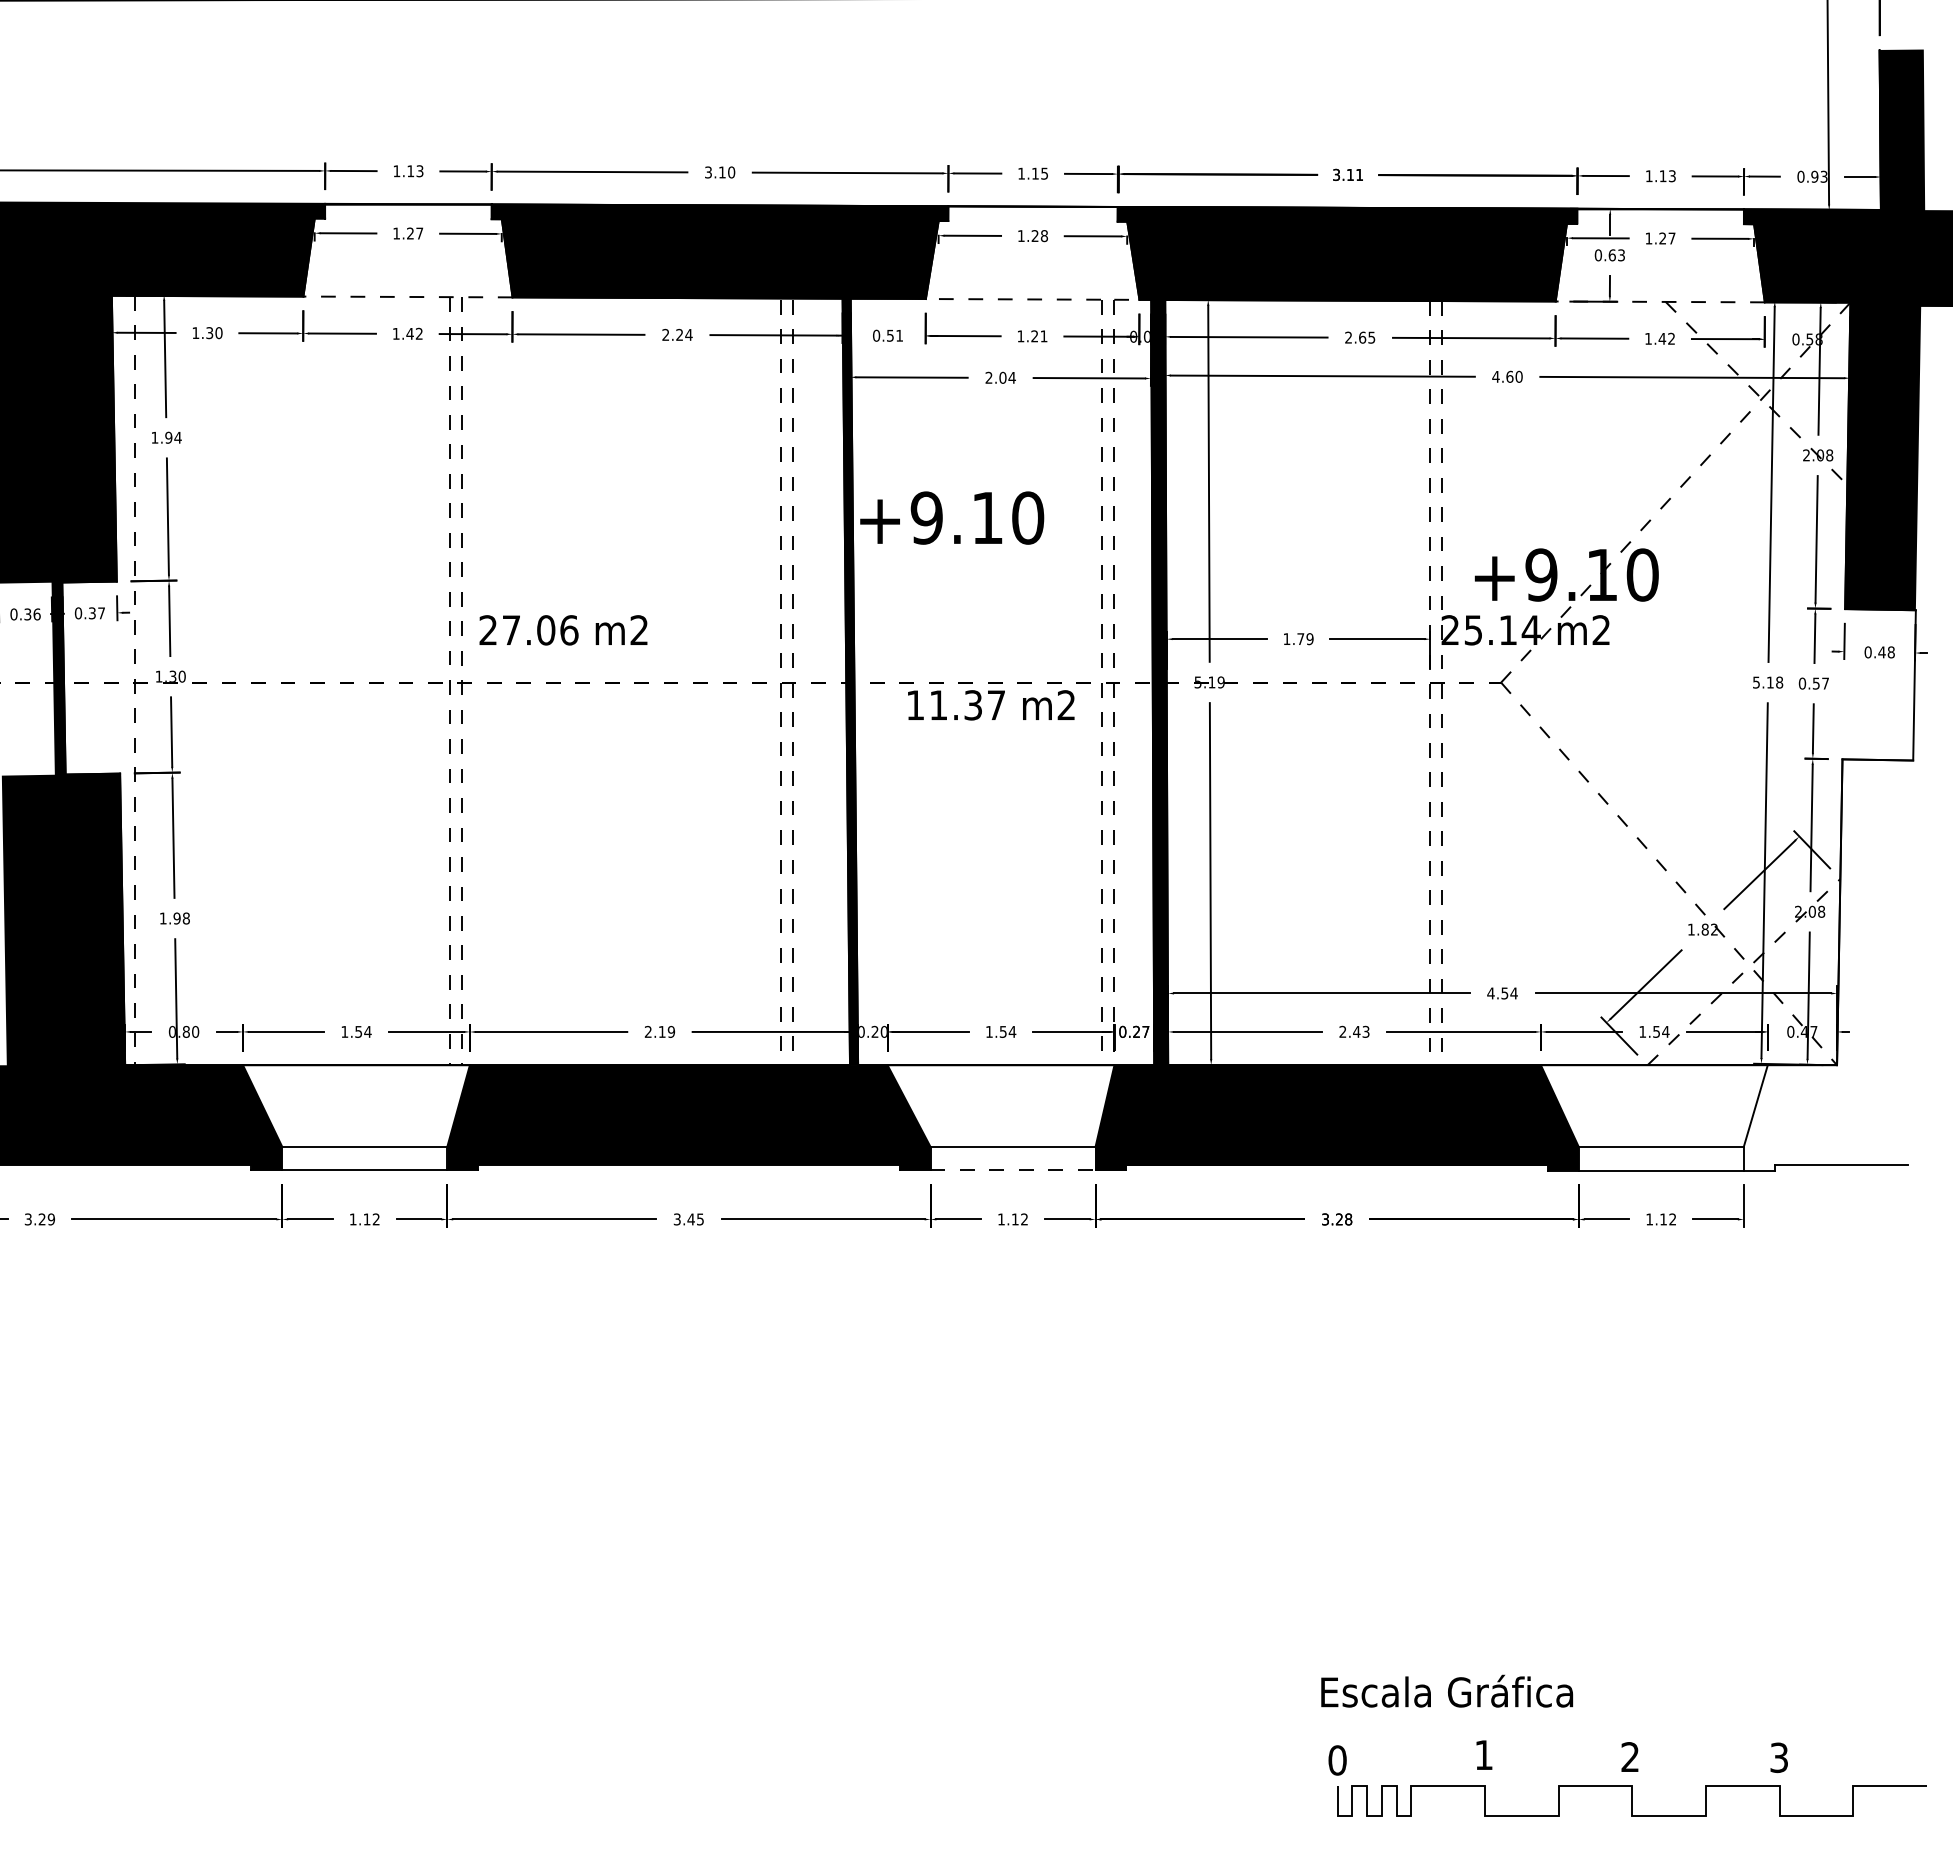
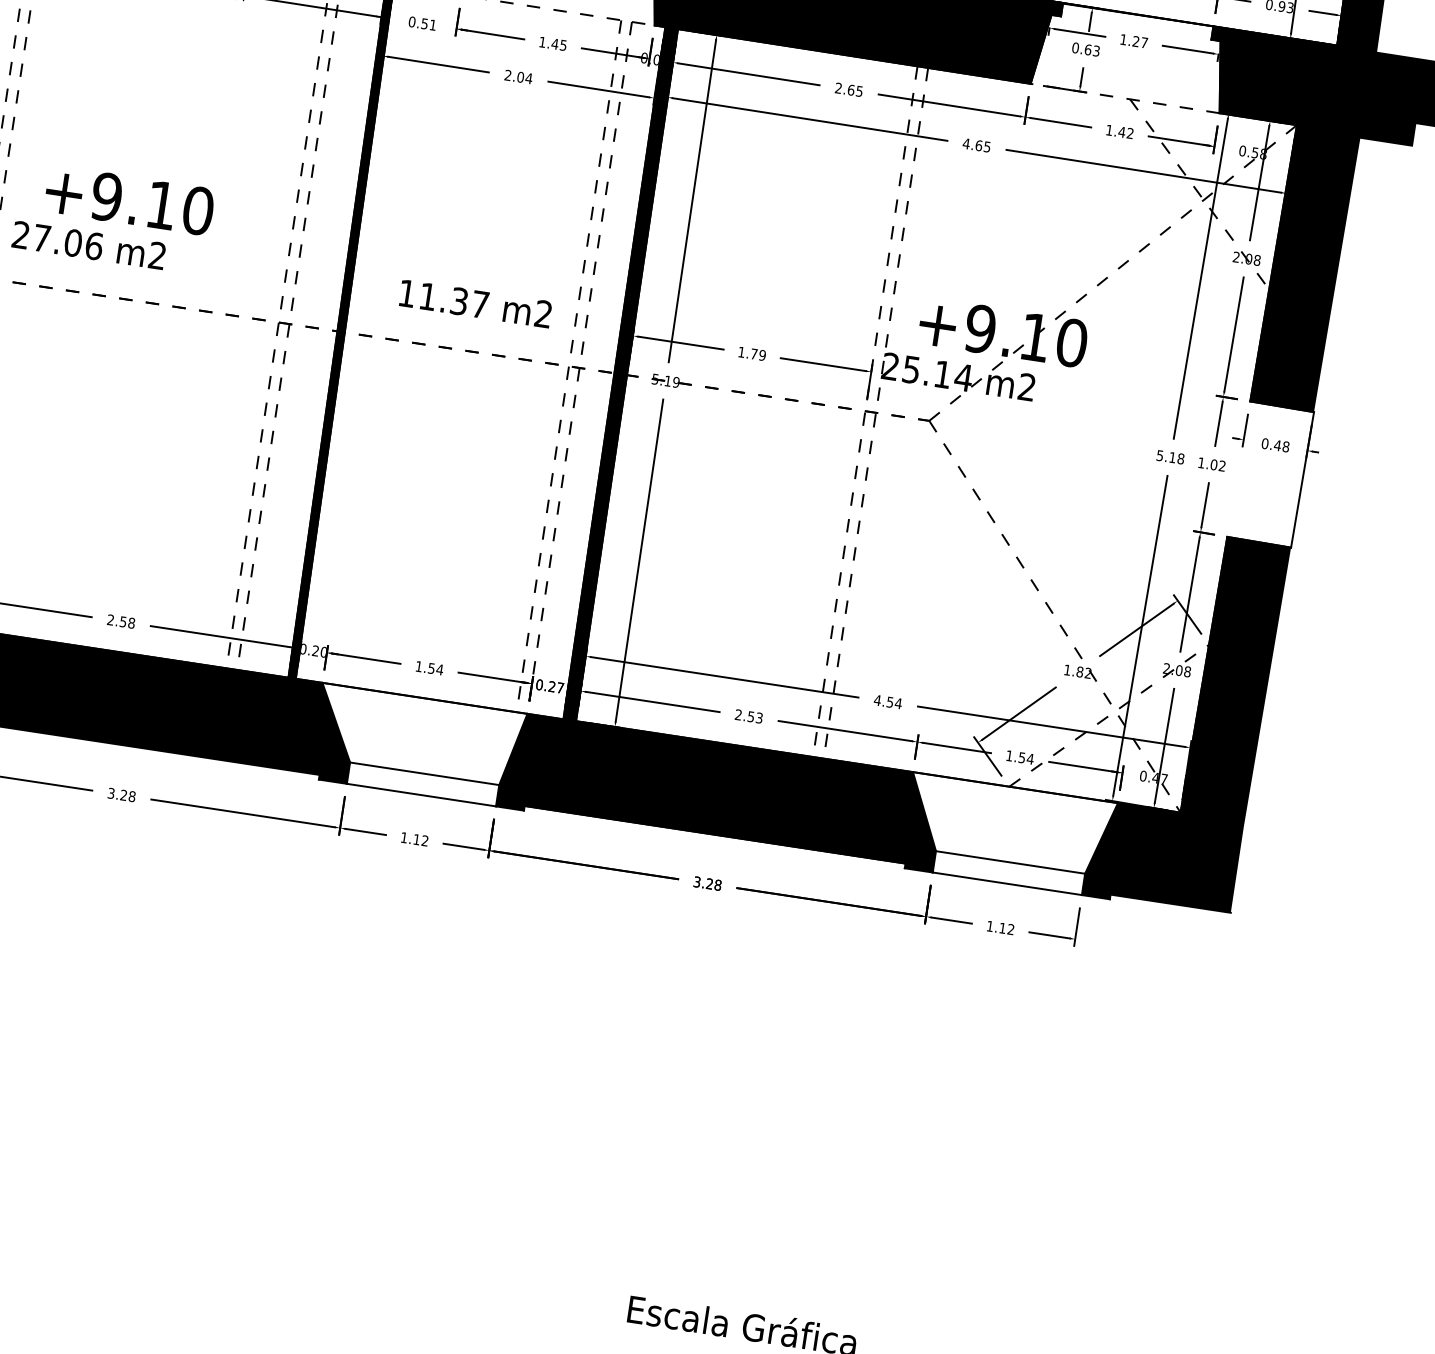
text: (1039, 336) -> (559, 44), 1.21 -> 1.45
text: (1518, 376) -> (986, 146), 4.60 -> 4.65
text: (952, 517) -> (130, 200), moved
text: (1813, 683) -> (1211, 464), 0.57 -> 1.02
text: (991, 705) -> (475, 304), moved
fill: (1828, 964) -> (1186, 720), added
text: (666, 1031) -> (127, 622), 2.19 -> 2.58
text: (1356, 1031) -> (750, 716), 2.43 -> 2.53
line: (1013, 1170) -> (421, 795), dashed -> solid
text: (695, 1219) -> (127, 795), 3.45 -> 3.28

